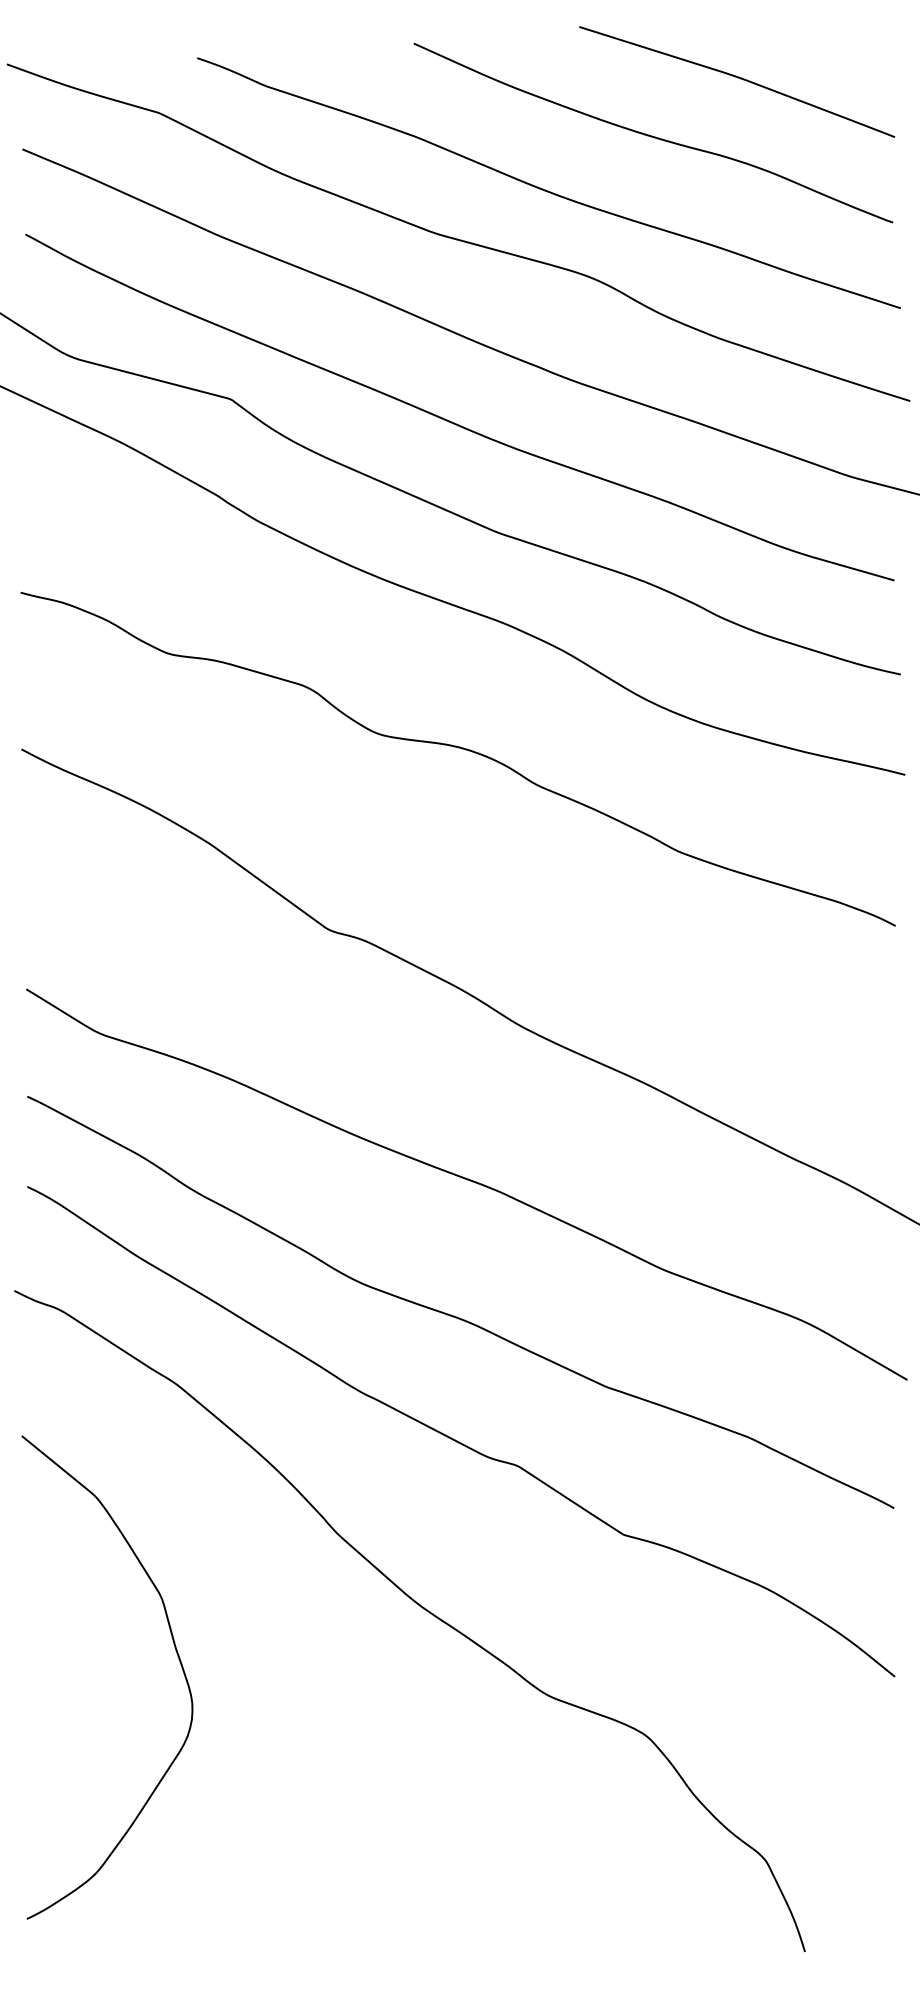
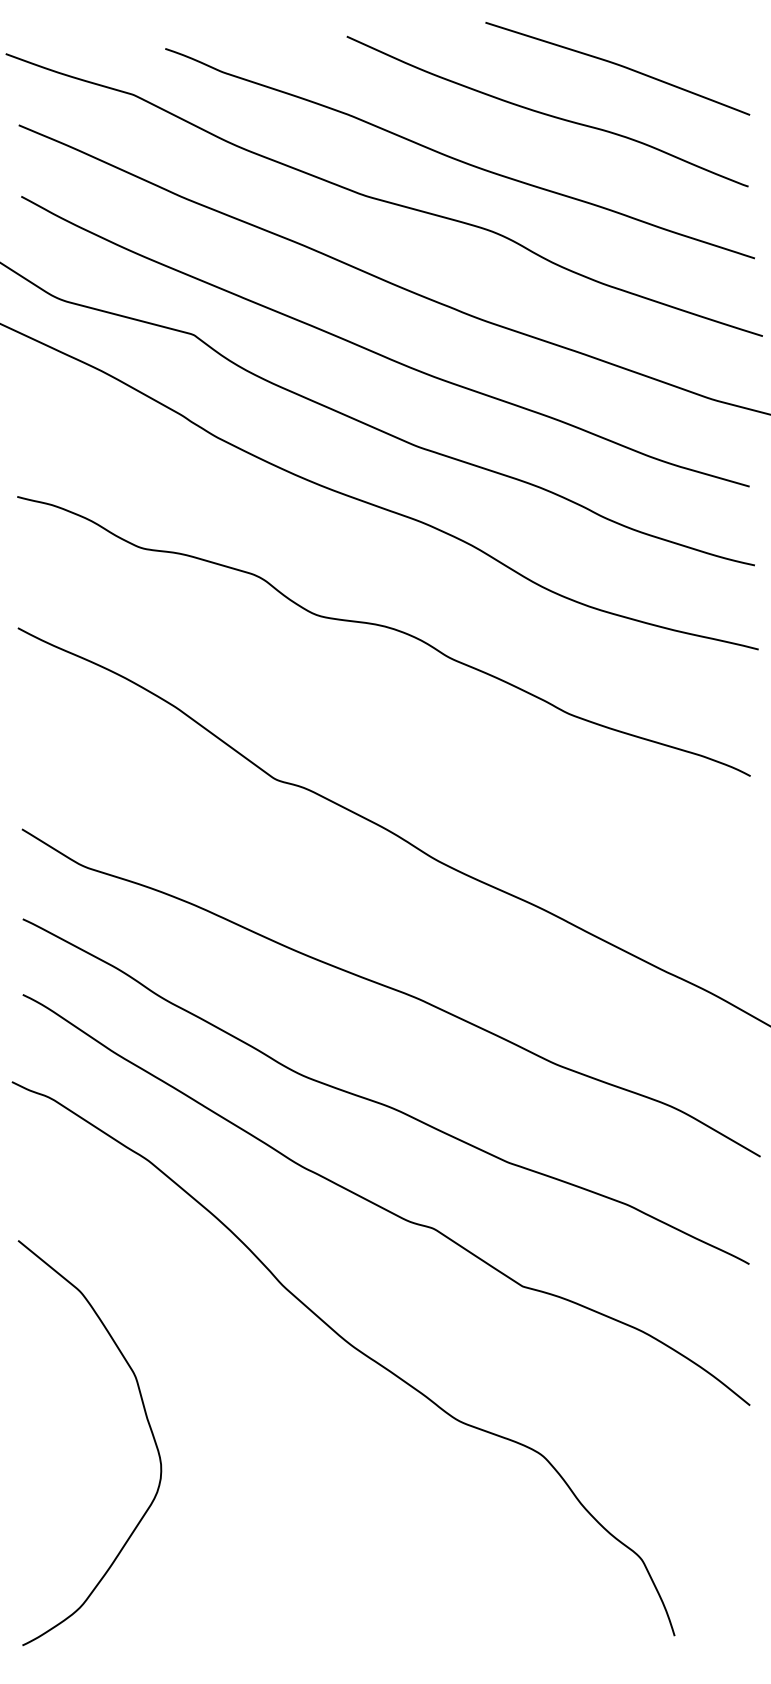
curve: (176, 1652) -> (147, 1422), moved

